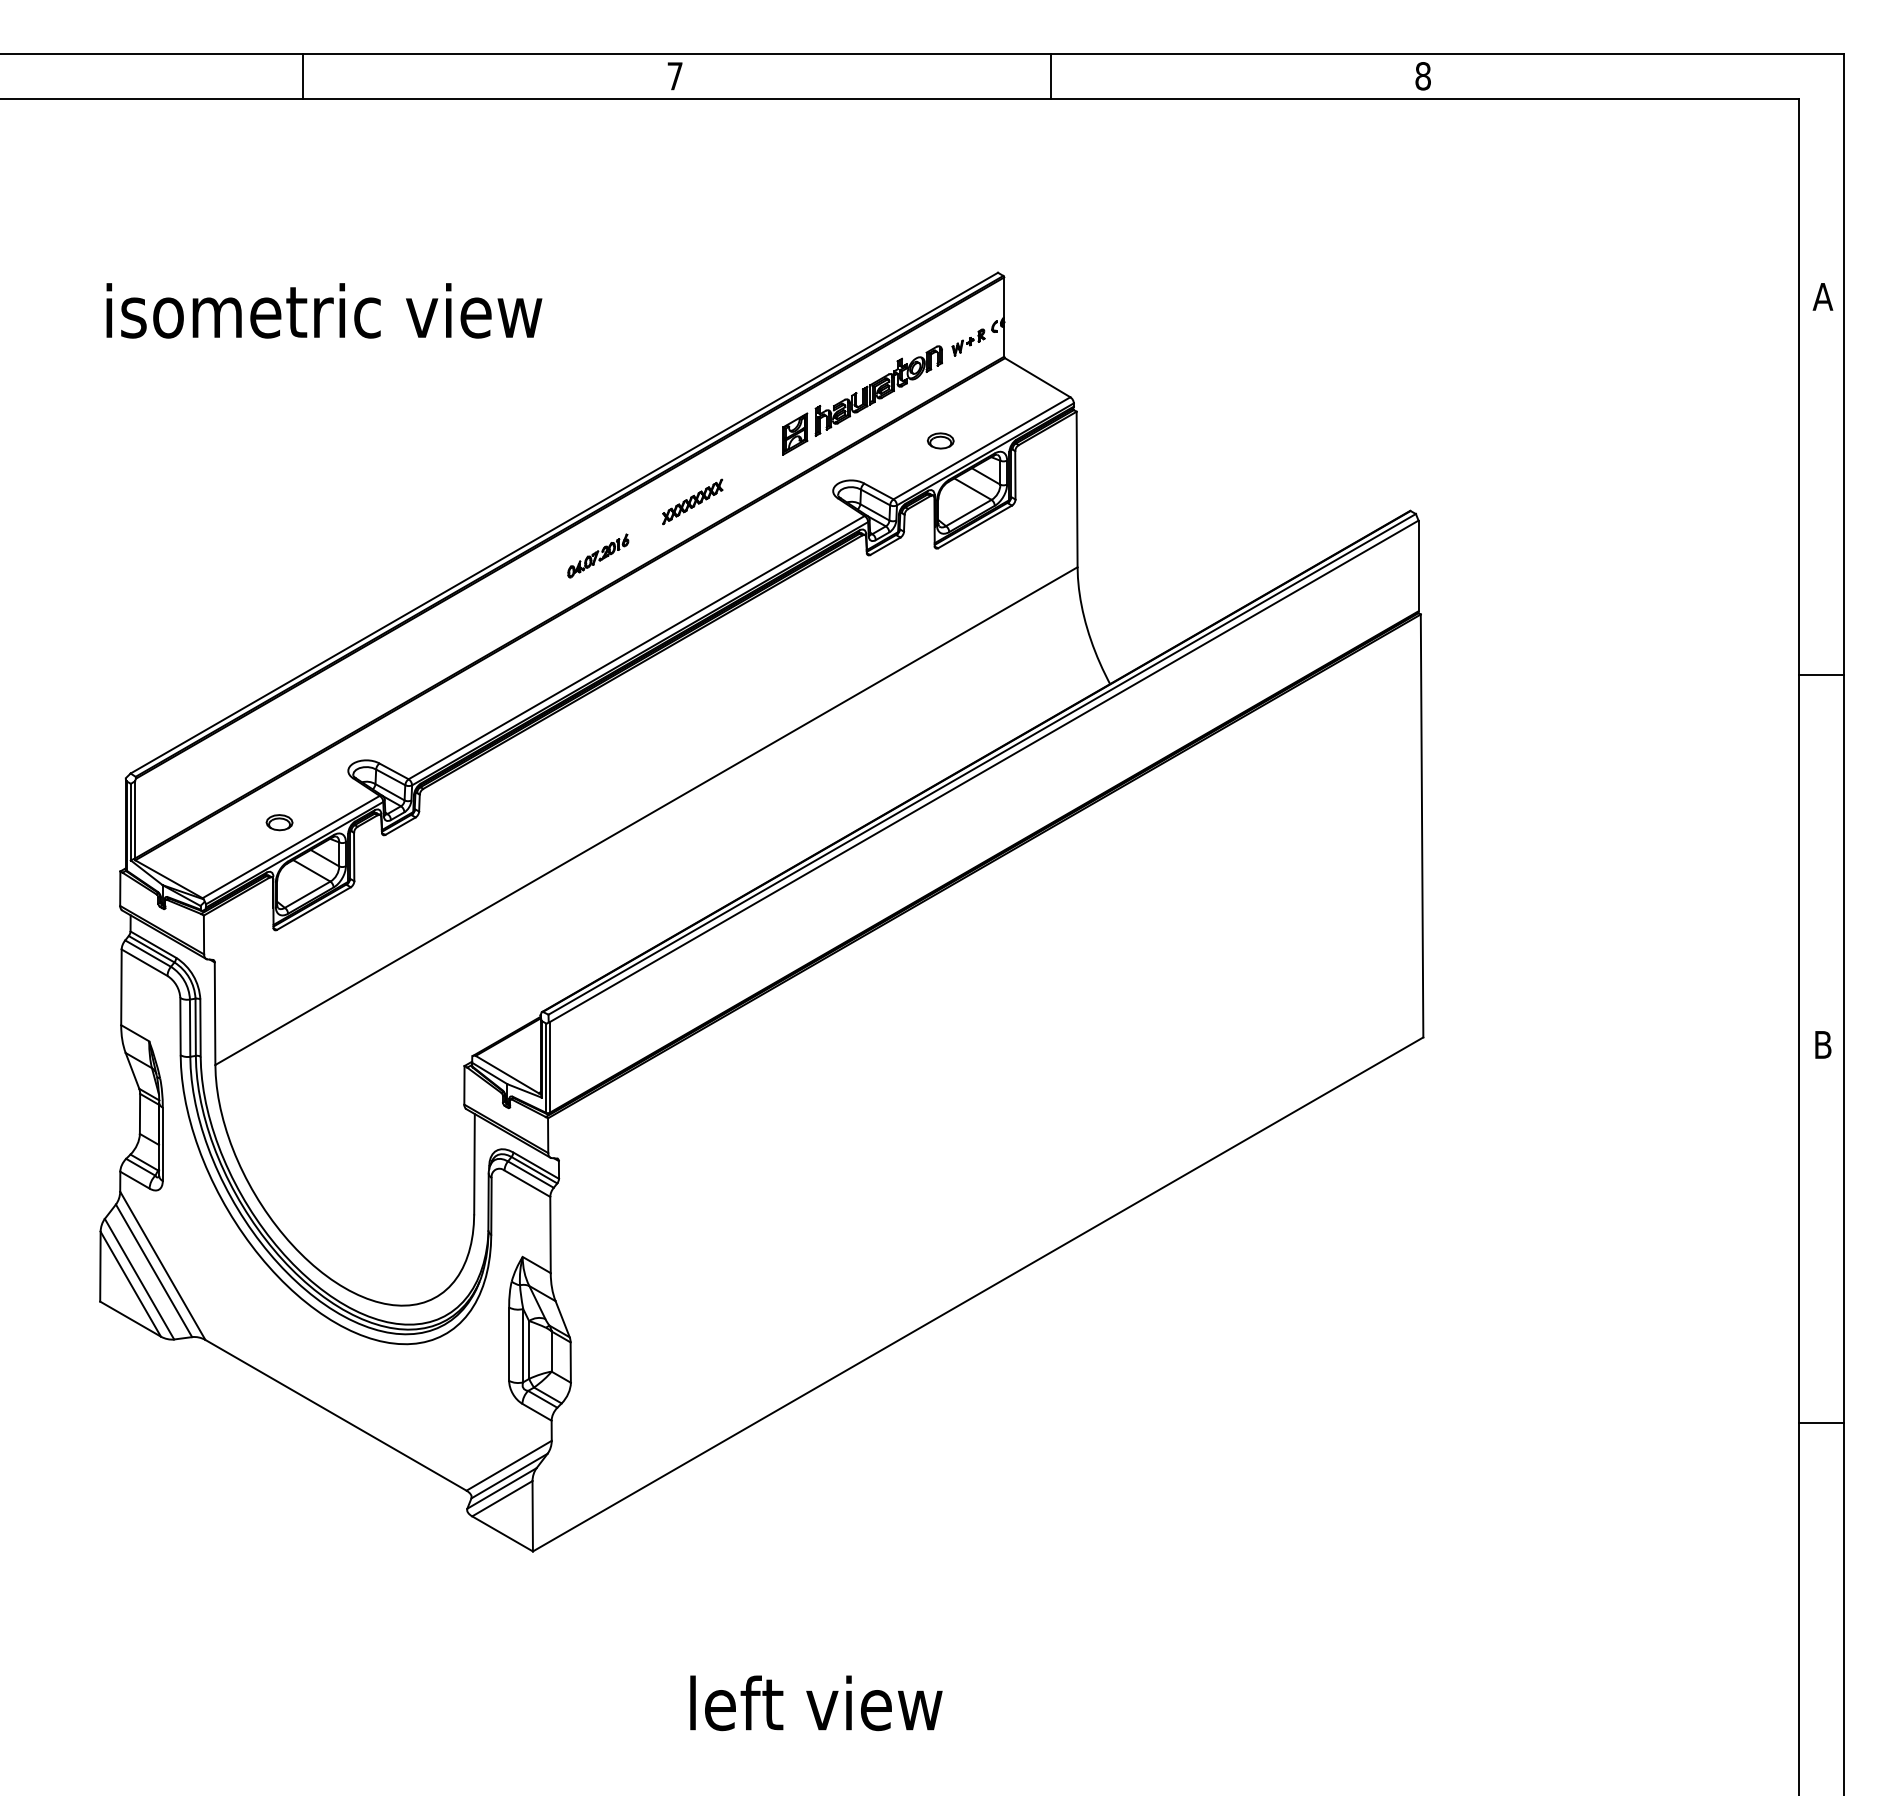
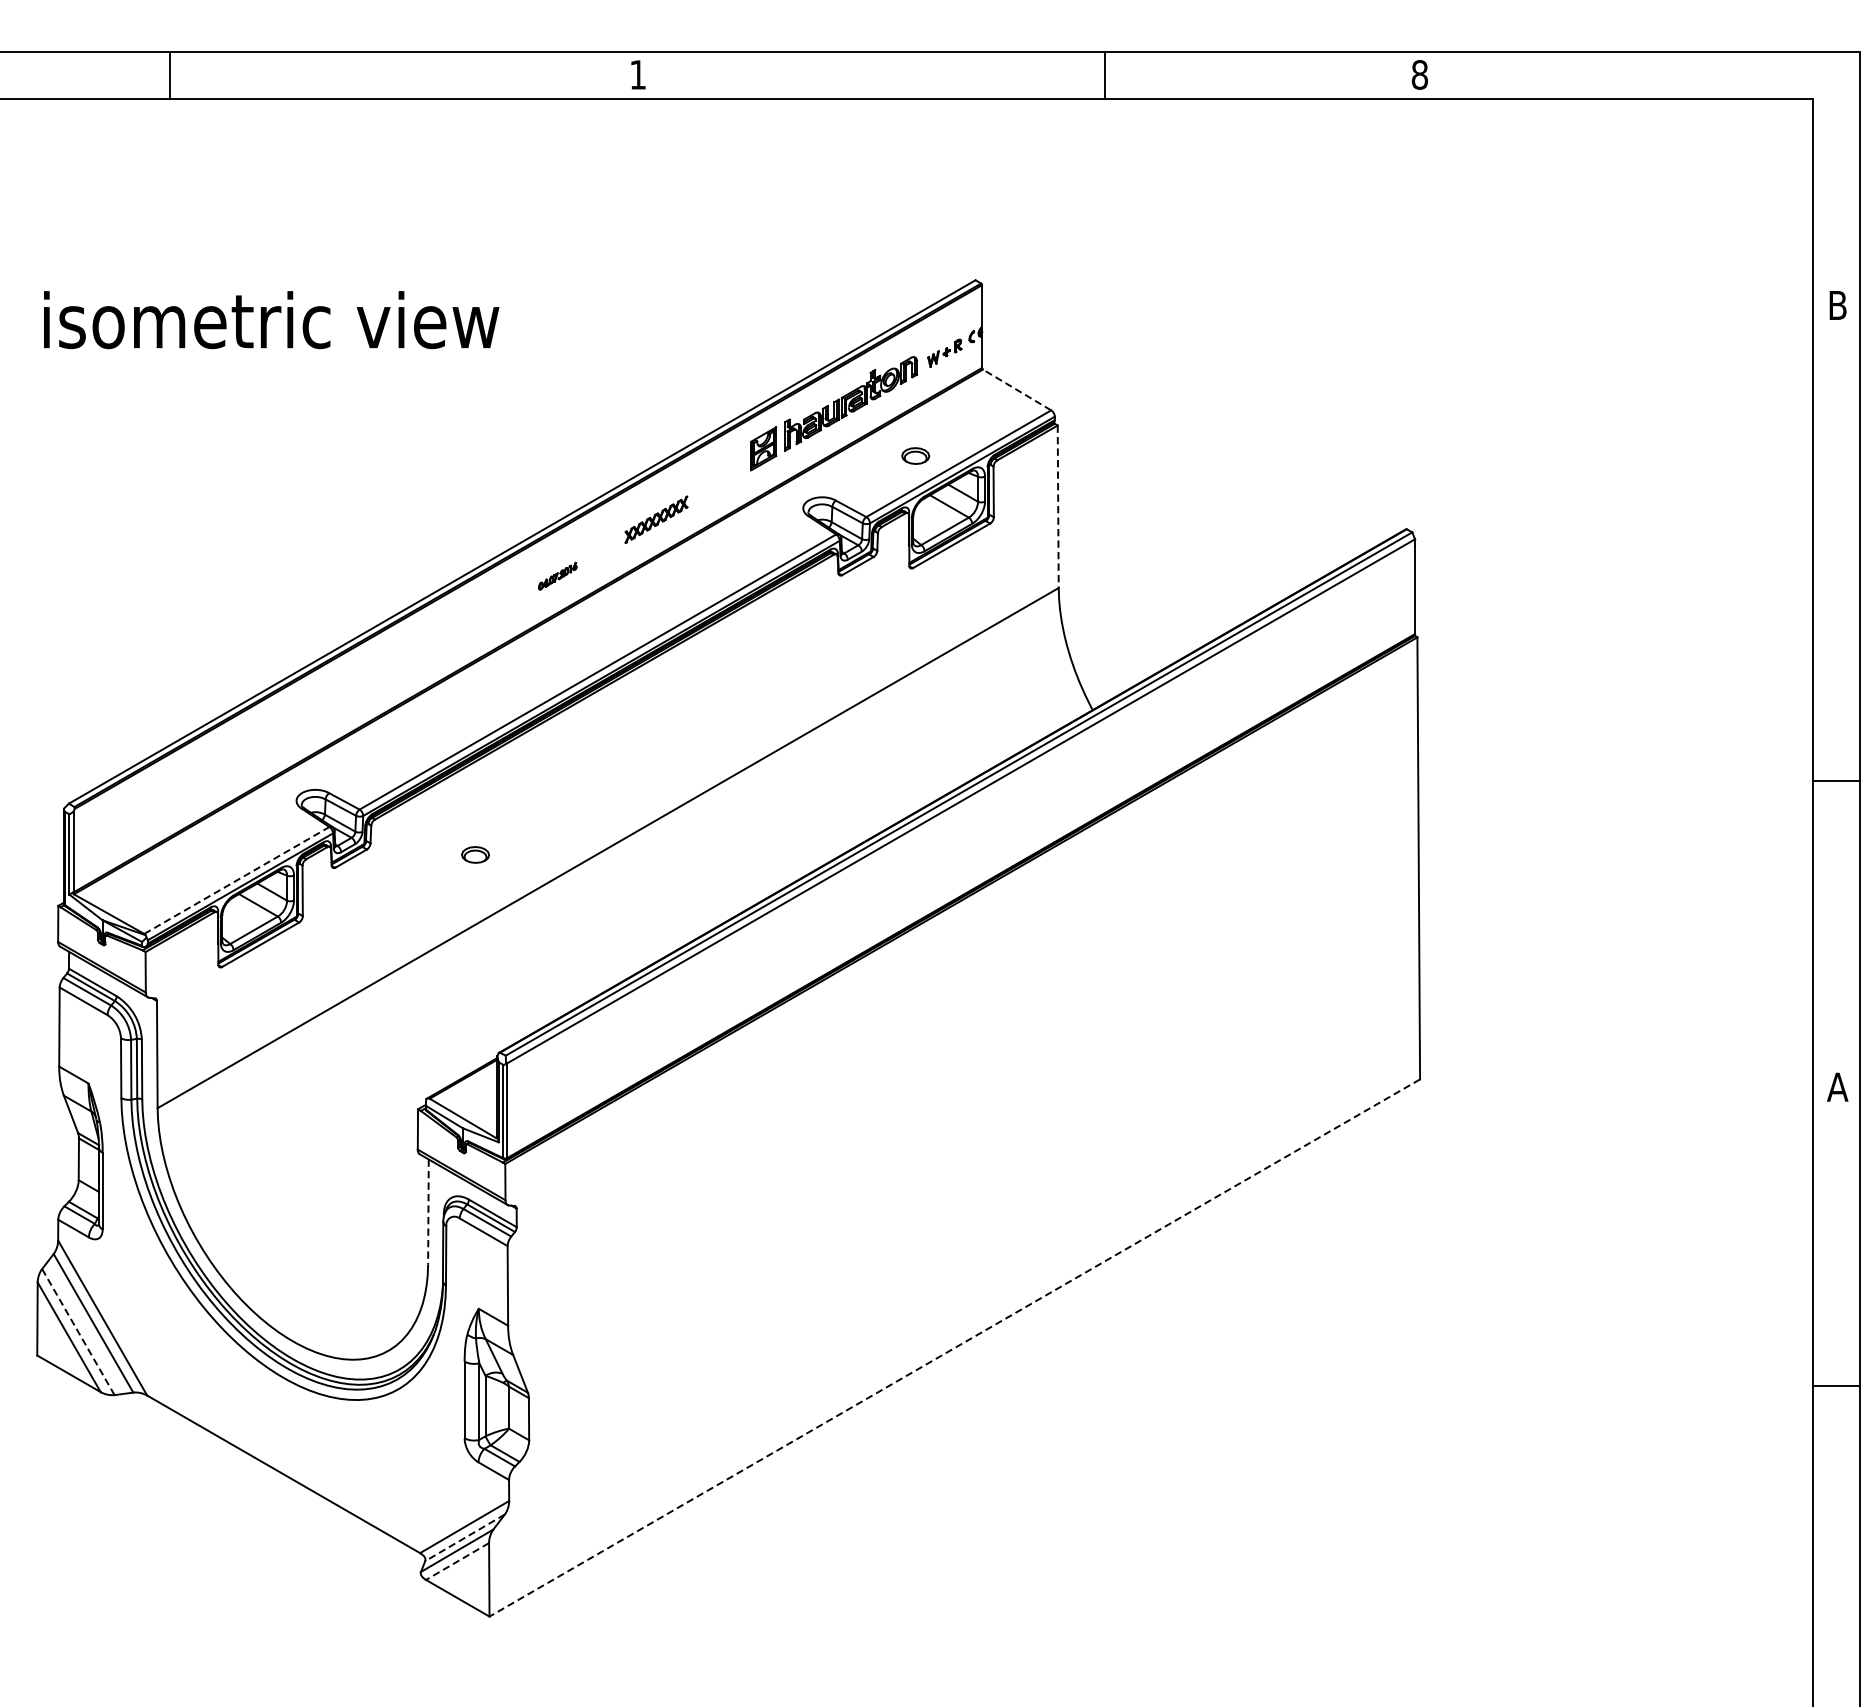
line: (303, 75) -> (170, 74), moved
line: (1051, 75) -> (1105, 74), moved
text: (674, 76) -> (637, 75), 7 -> 1
text: (1822, 296) -> (1837, 305), A -> B
line: (1037, 377) -> (1016, 389), solid -> dashed
line: (1077, 489) -> (1058, 506), solid -> dashed
part: (598, 555) -> (558, 575), size x0.6
line: (1821, 674) -> (1836, 780), moved
part: (279, 822) -> (475, 854), moved
line: (291, 846) -> (237, 879), solid -> dashed
text: (1822, 1044) -> (1837, 1086), B -> A
line: (474, 1164) -> (428, 1212), solid -> dashed
line: (139, 1279) -> (78, 1332), solid -> dashed
line: (977, 1294) -> (954, 1348), solid -> dashed
line: (1821, 1422) -> (1836, 1385), moved
line: (509, 1476) -> (465, 1538), solid -> dashed
line: (502, 1498) -> (457, 1561), solid -> dashed

